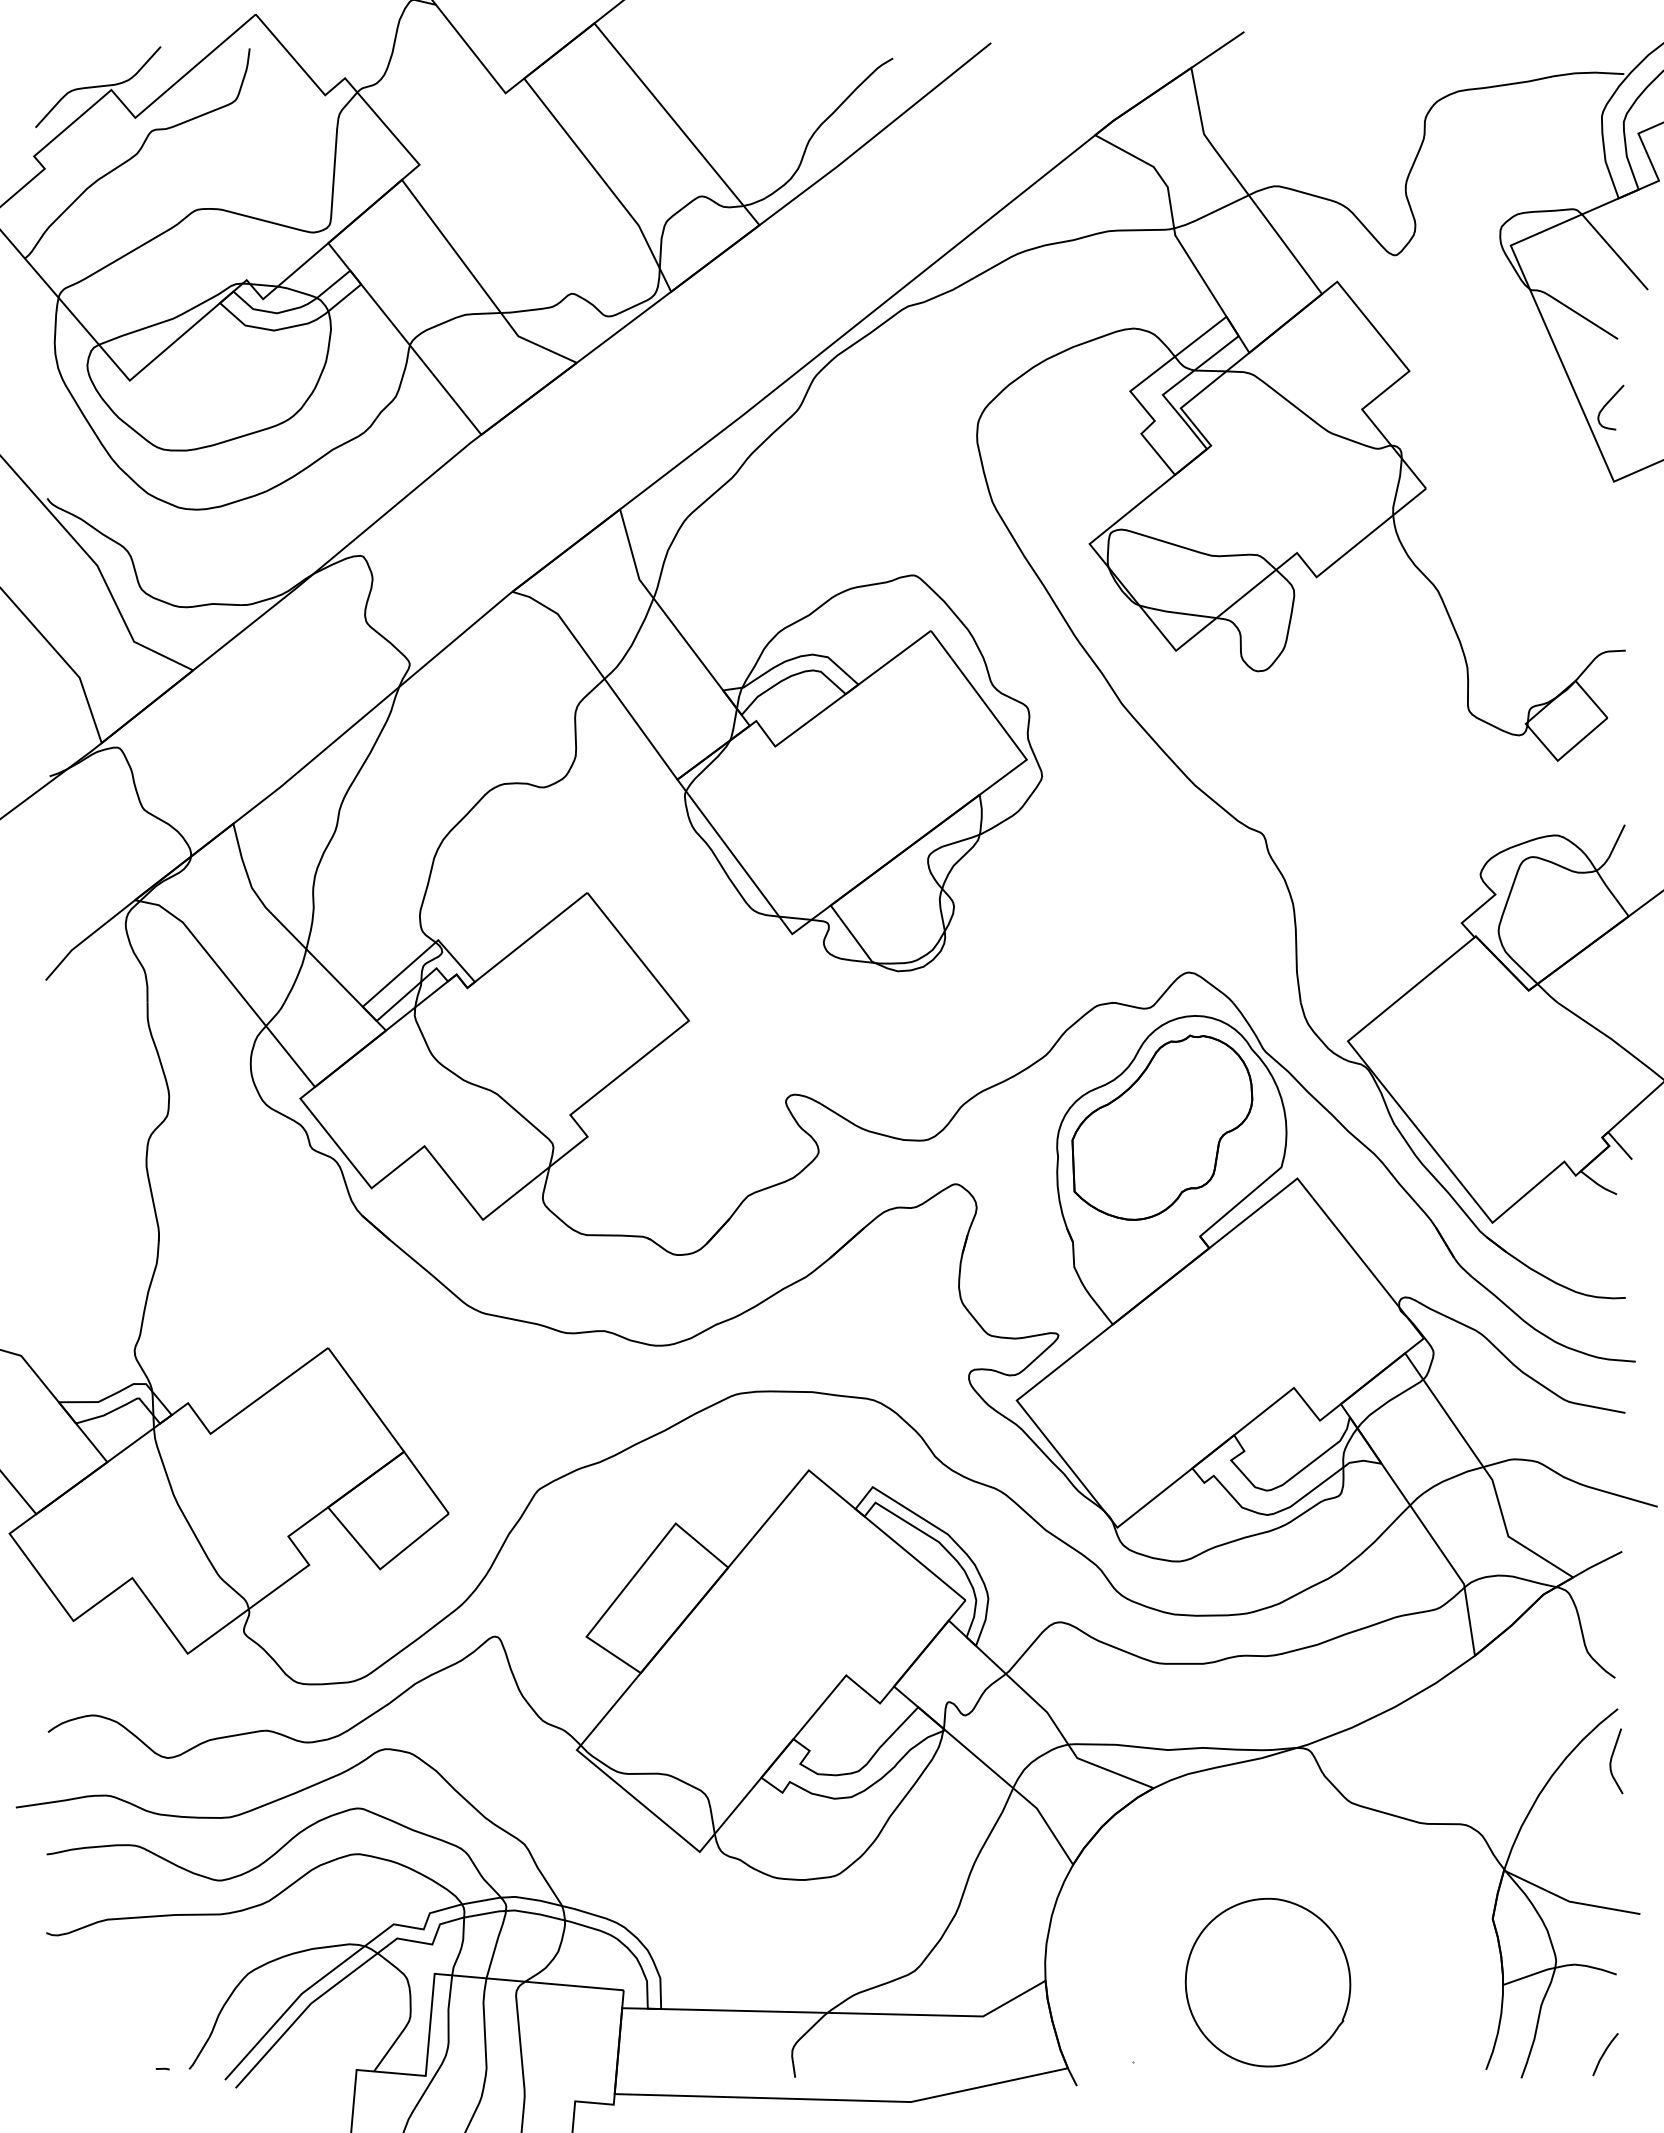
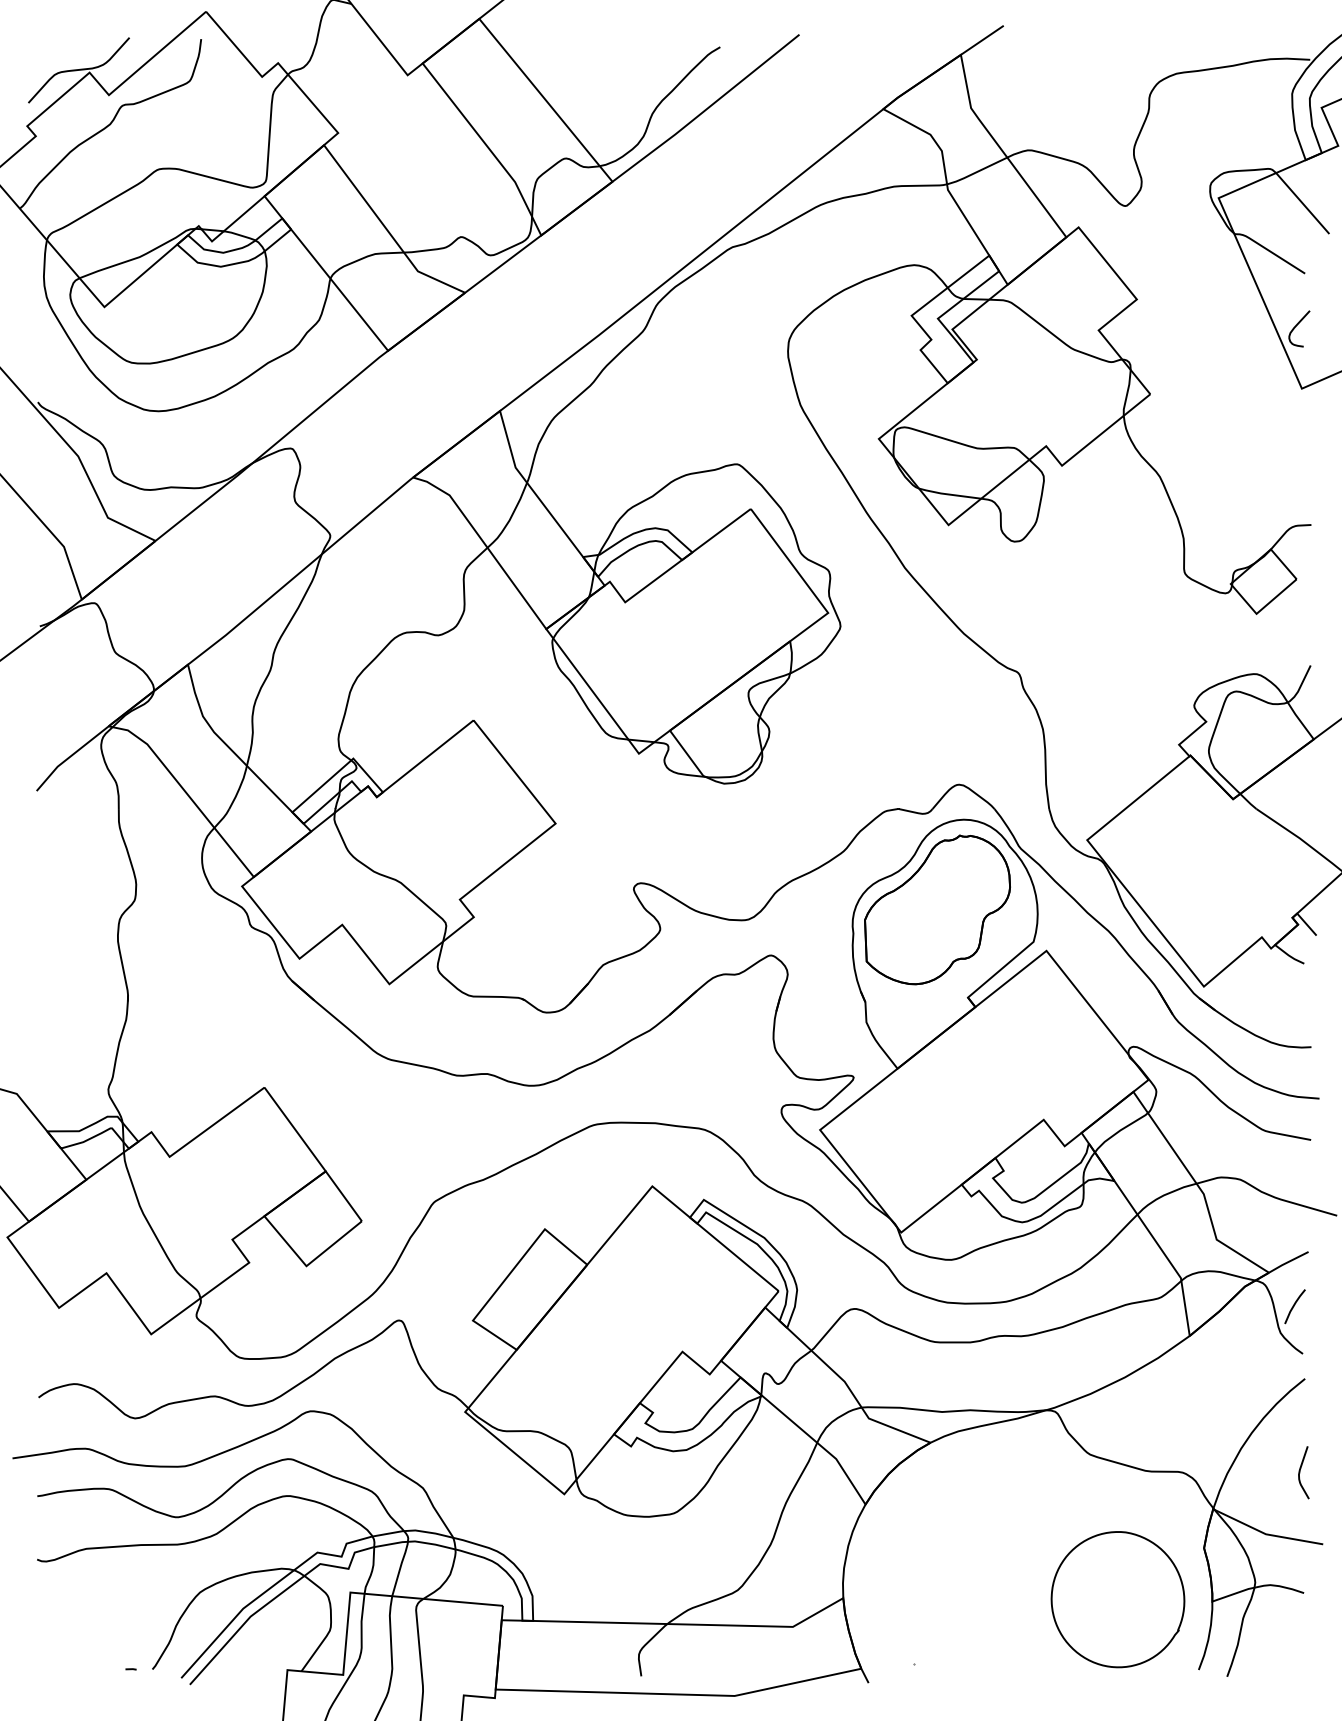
curve: (1612, 1759) -> (1300, 1471), moved
part: (1267, 1982) -> (1117, 1599), moved
line: (1604, 2054) -> (1294, 1306), moved

